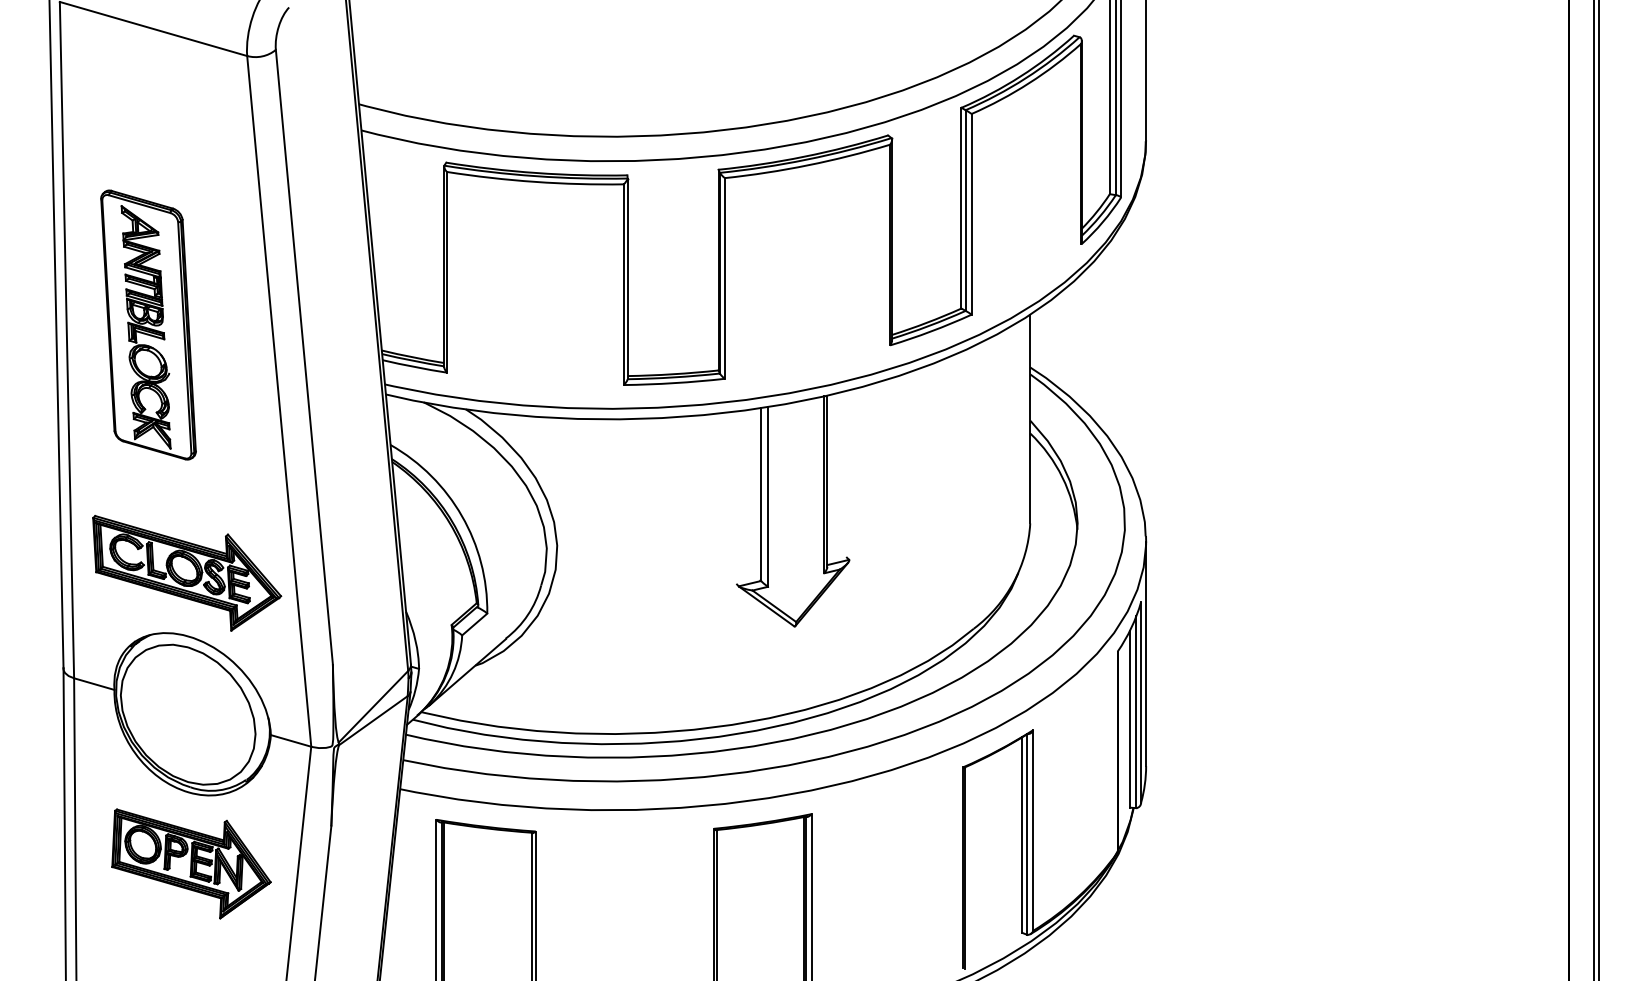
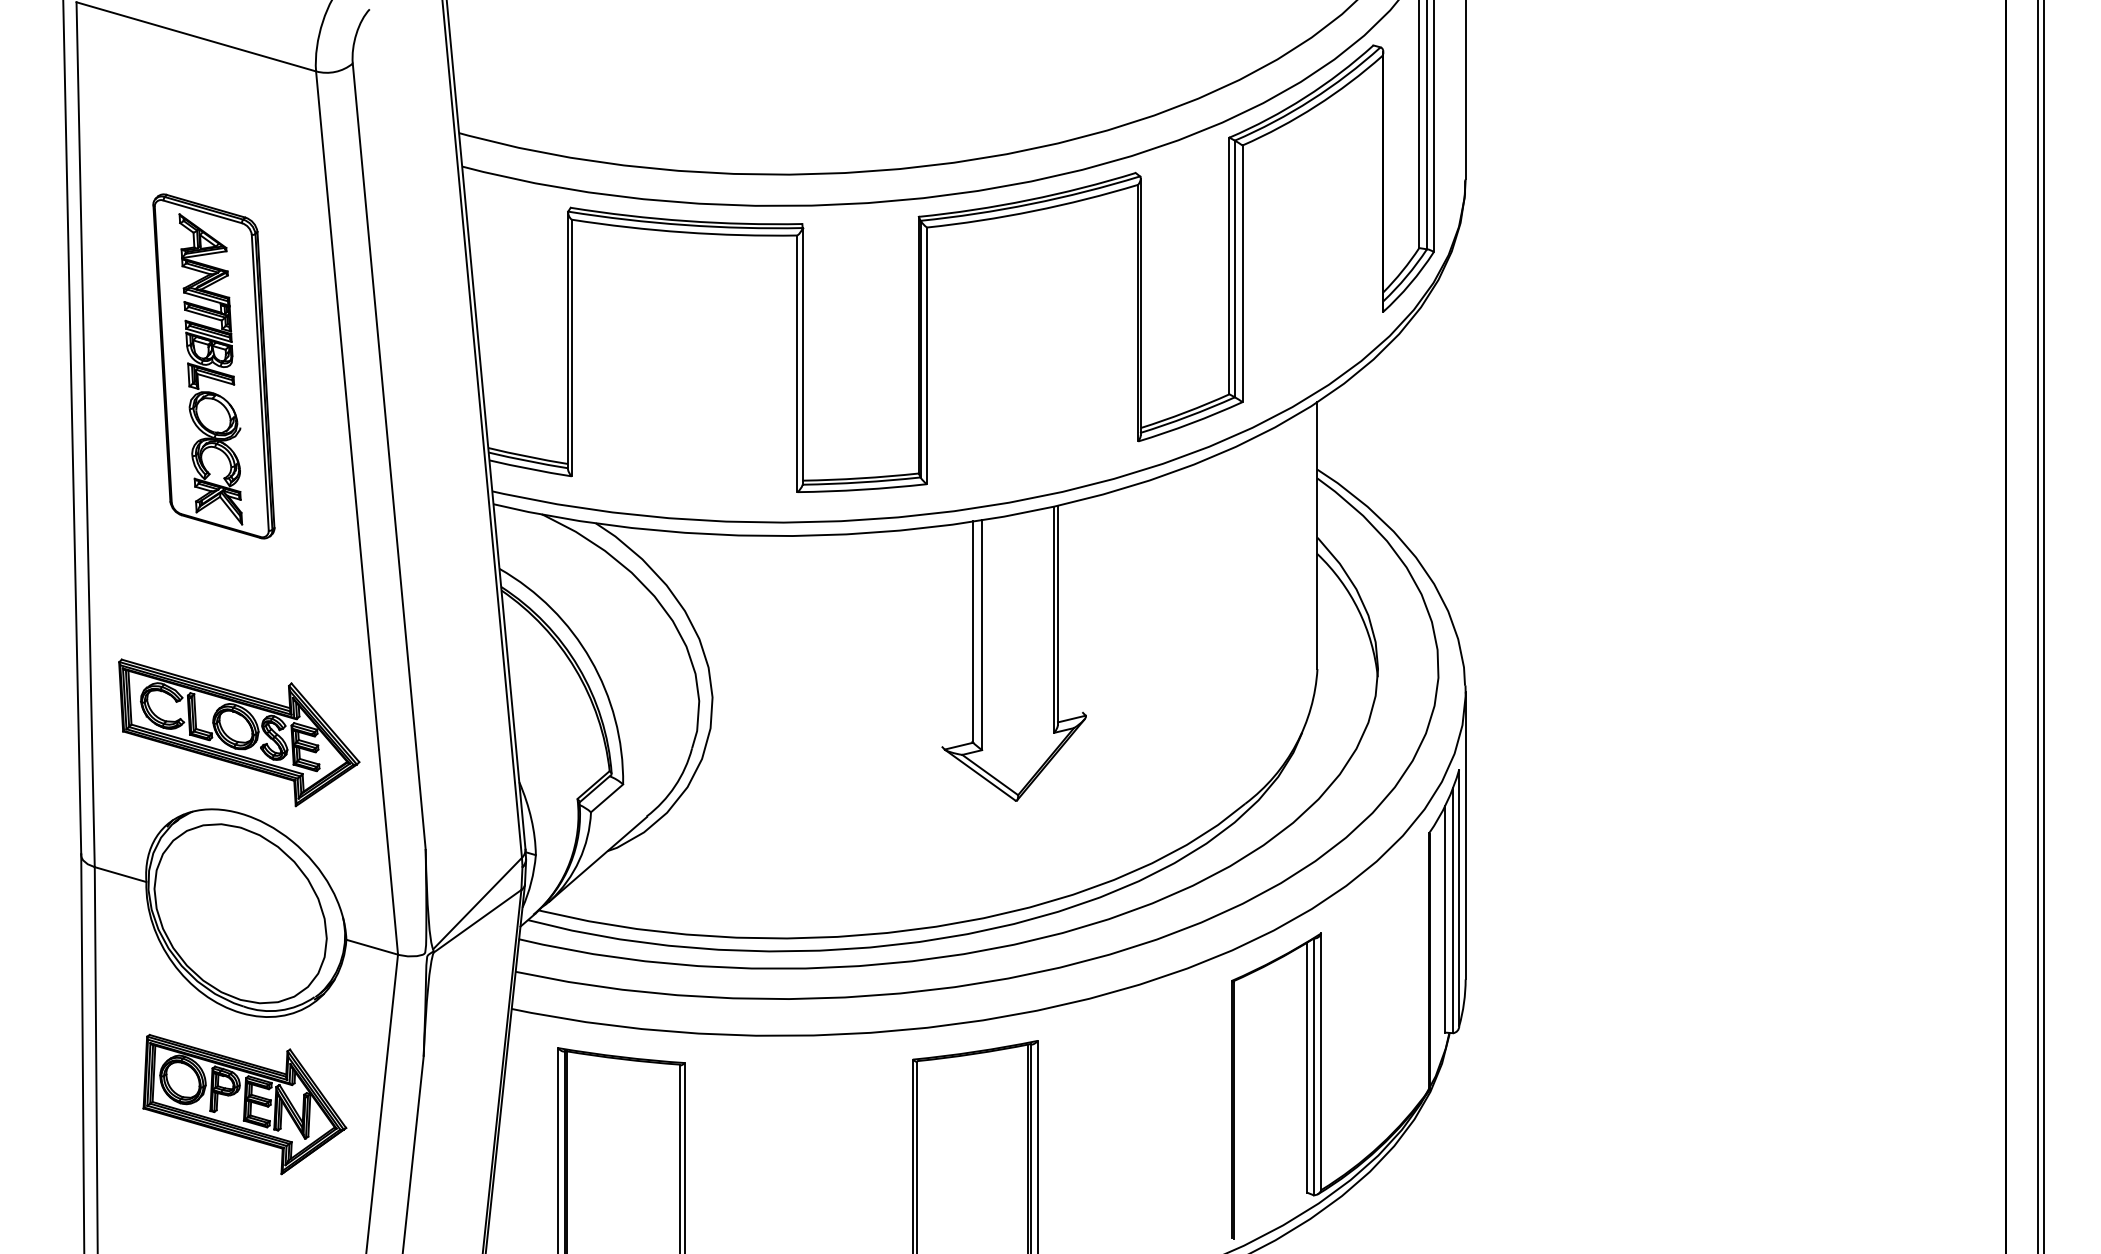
part: (148, 325) -> (213, 366), moved

